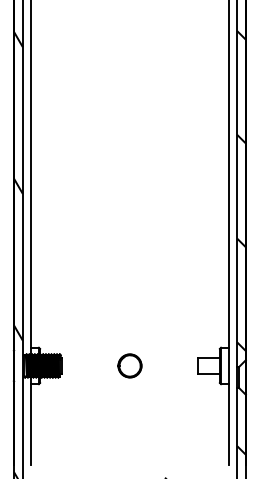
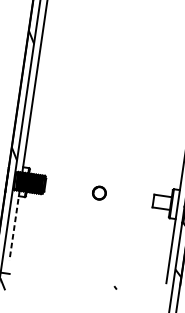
circle: (129, 365) -> (99, 192), size x0.7
line: (31, 421) -> (14, 225), solid -> dashed

